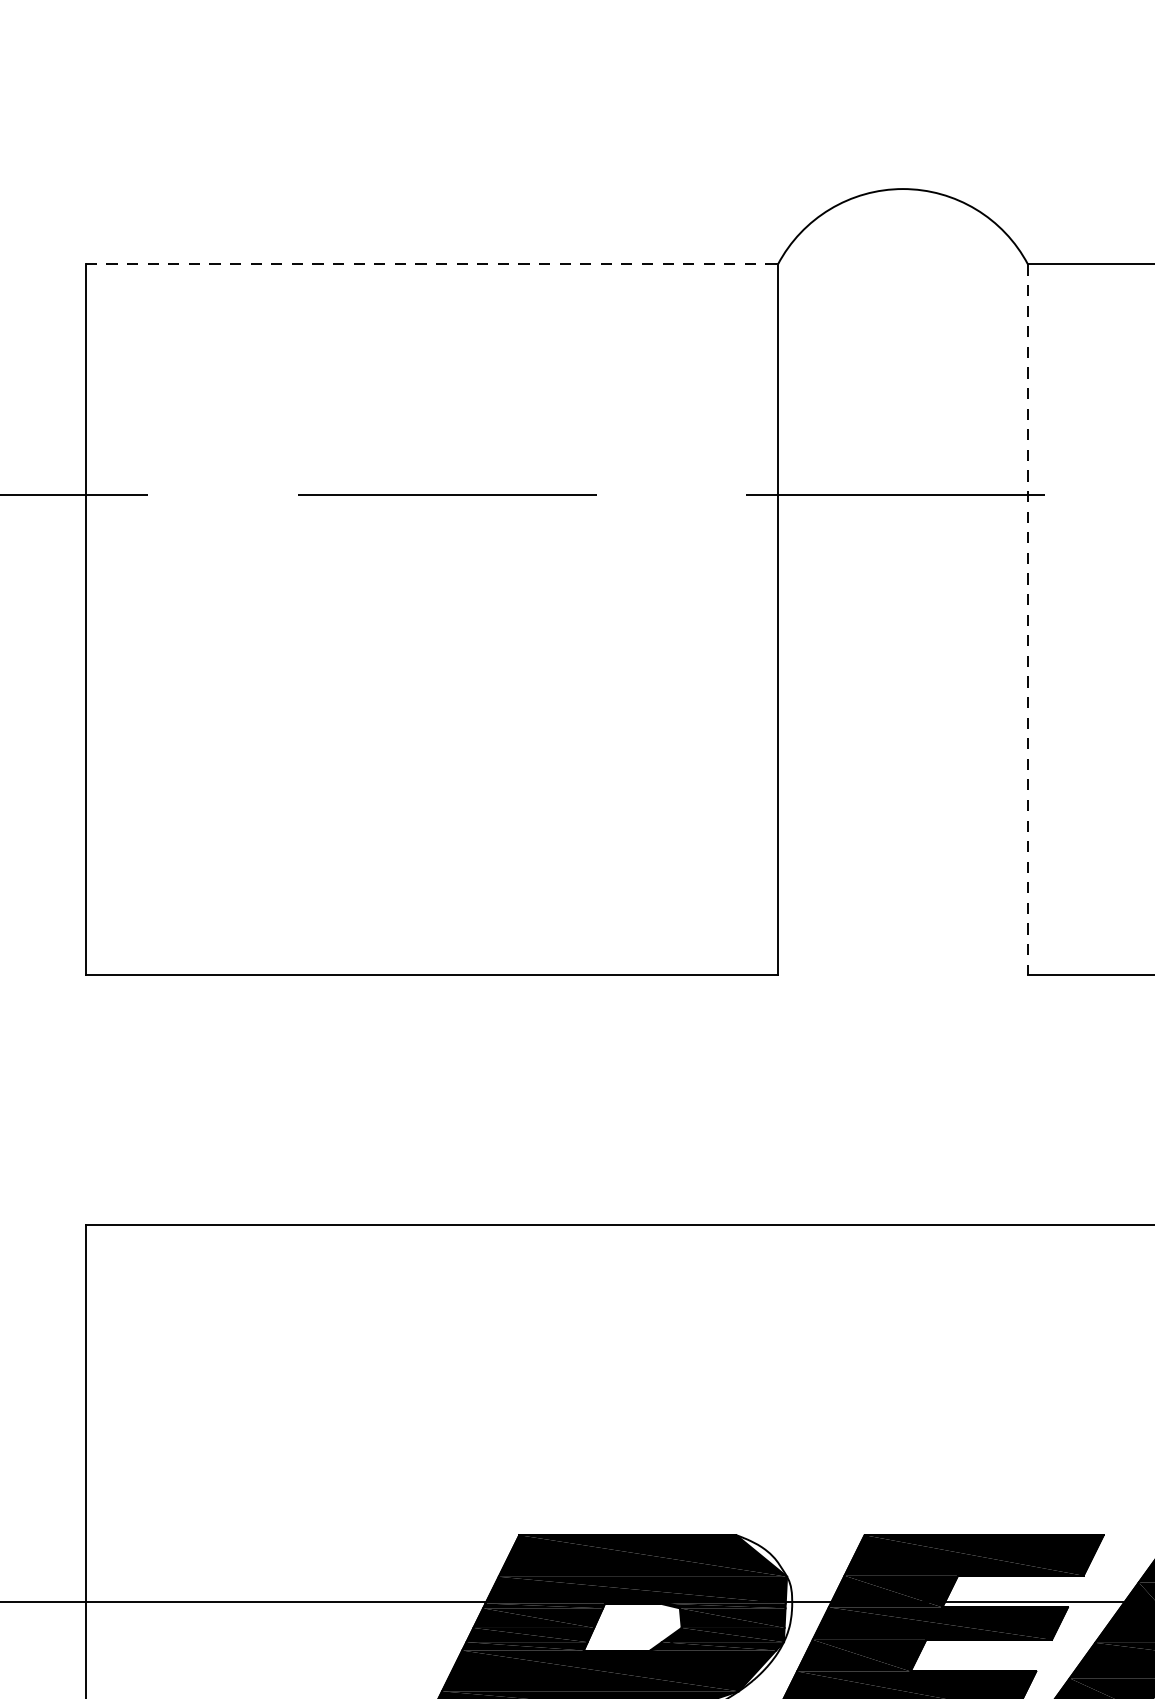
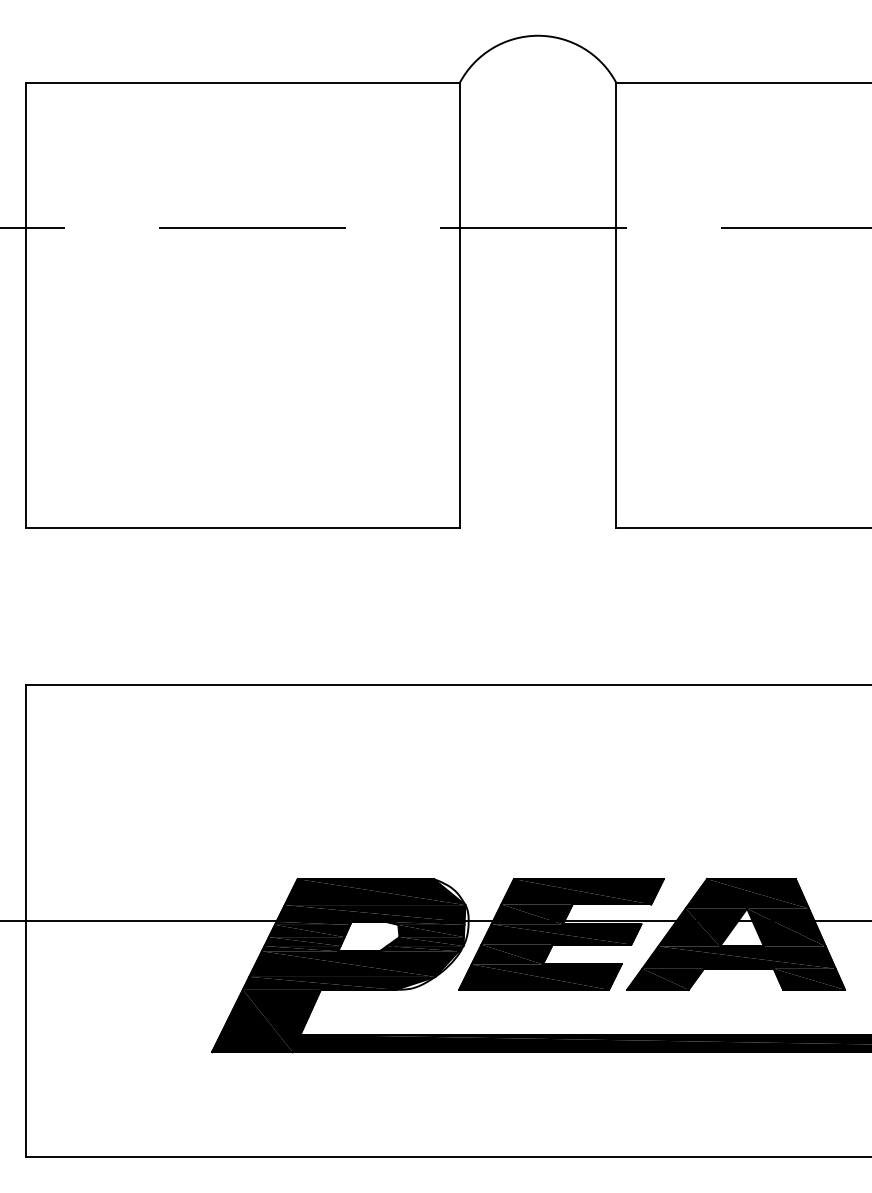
line: (431, 265) -> (242, 83), dashed -> solid
line: (1028, 619) -> (616, 305), dashed -> solid

